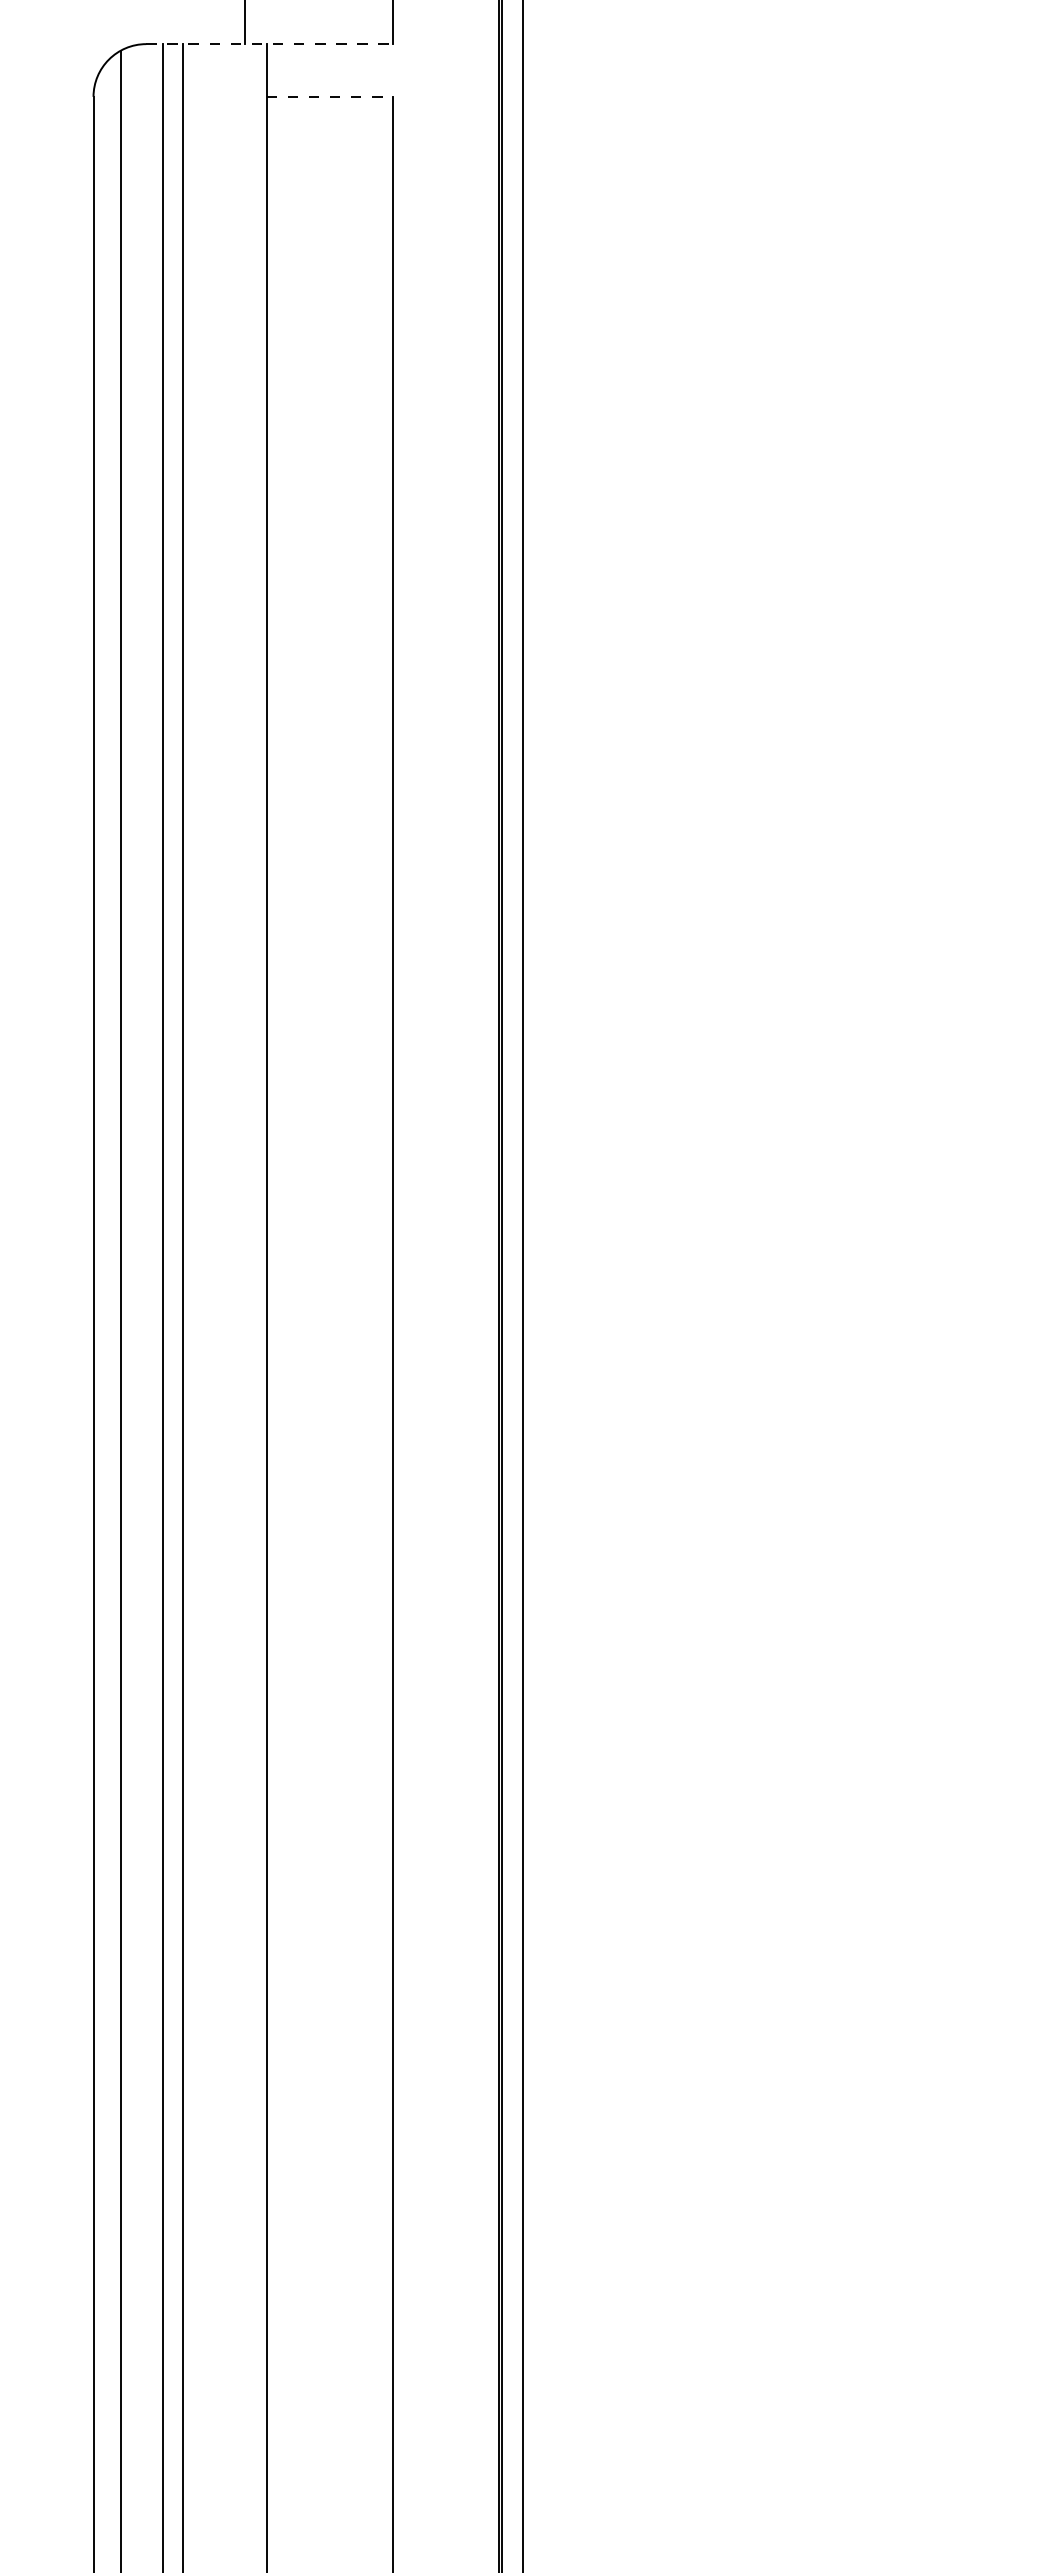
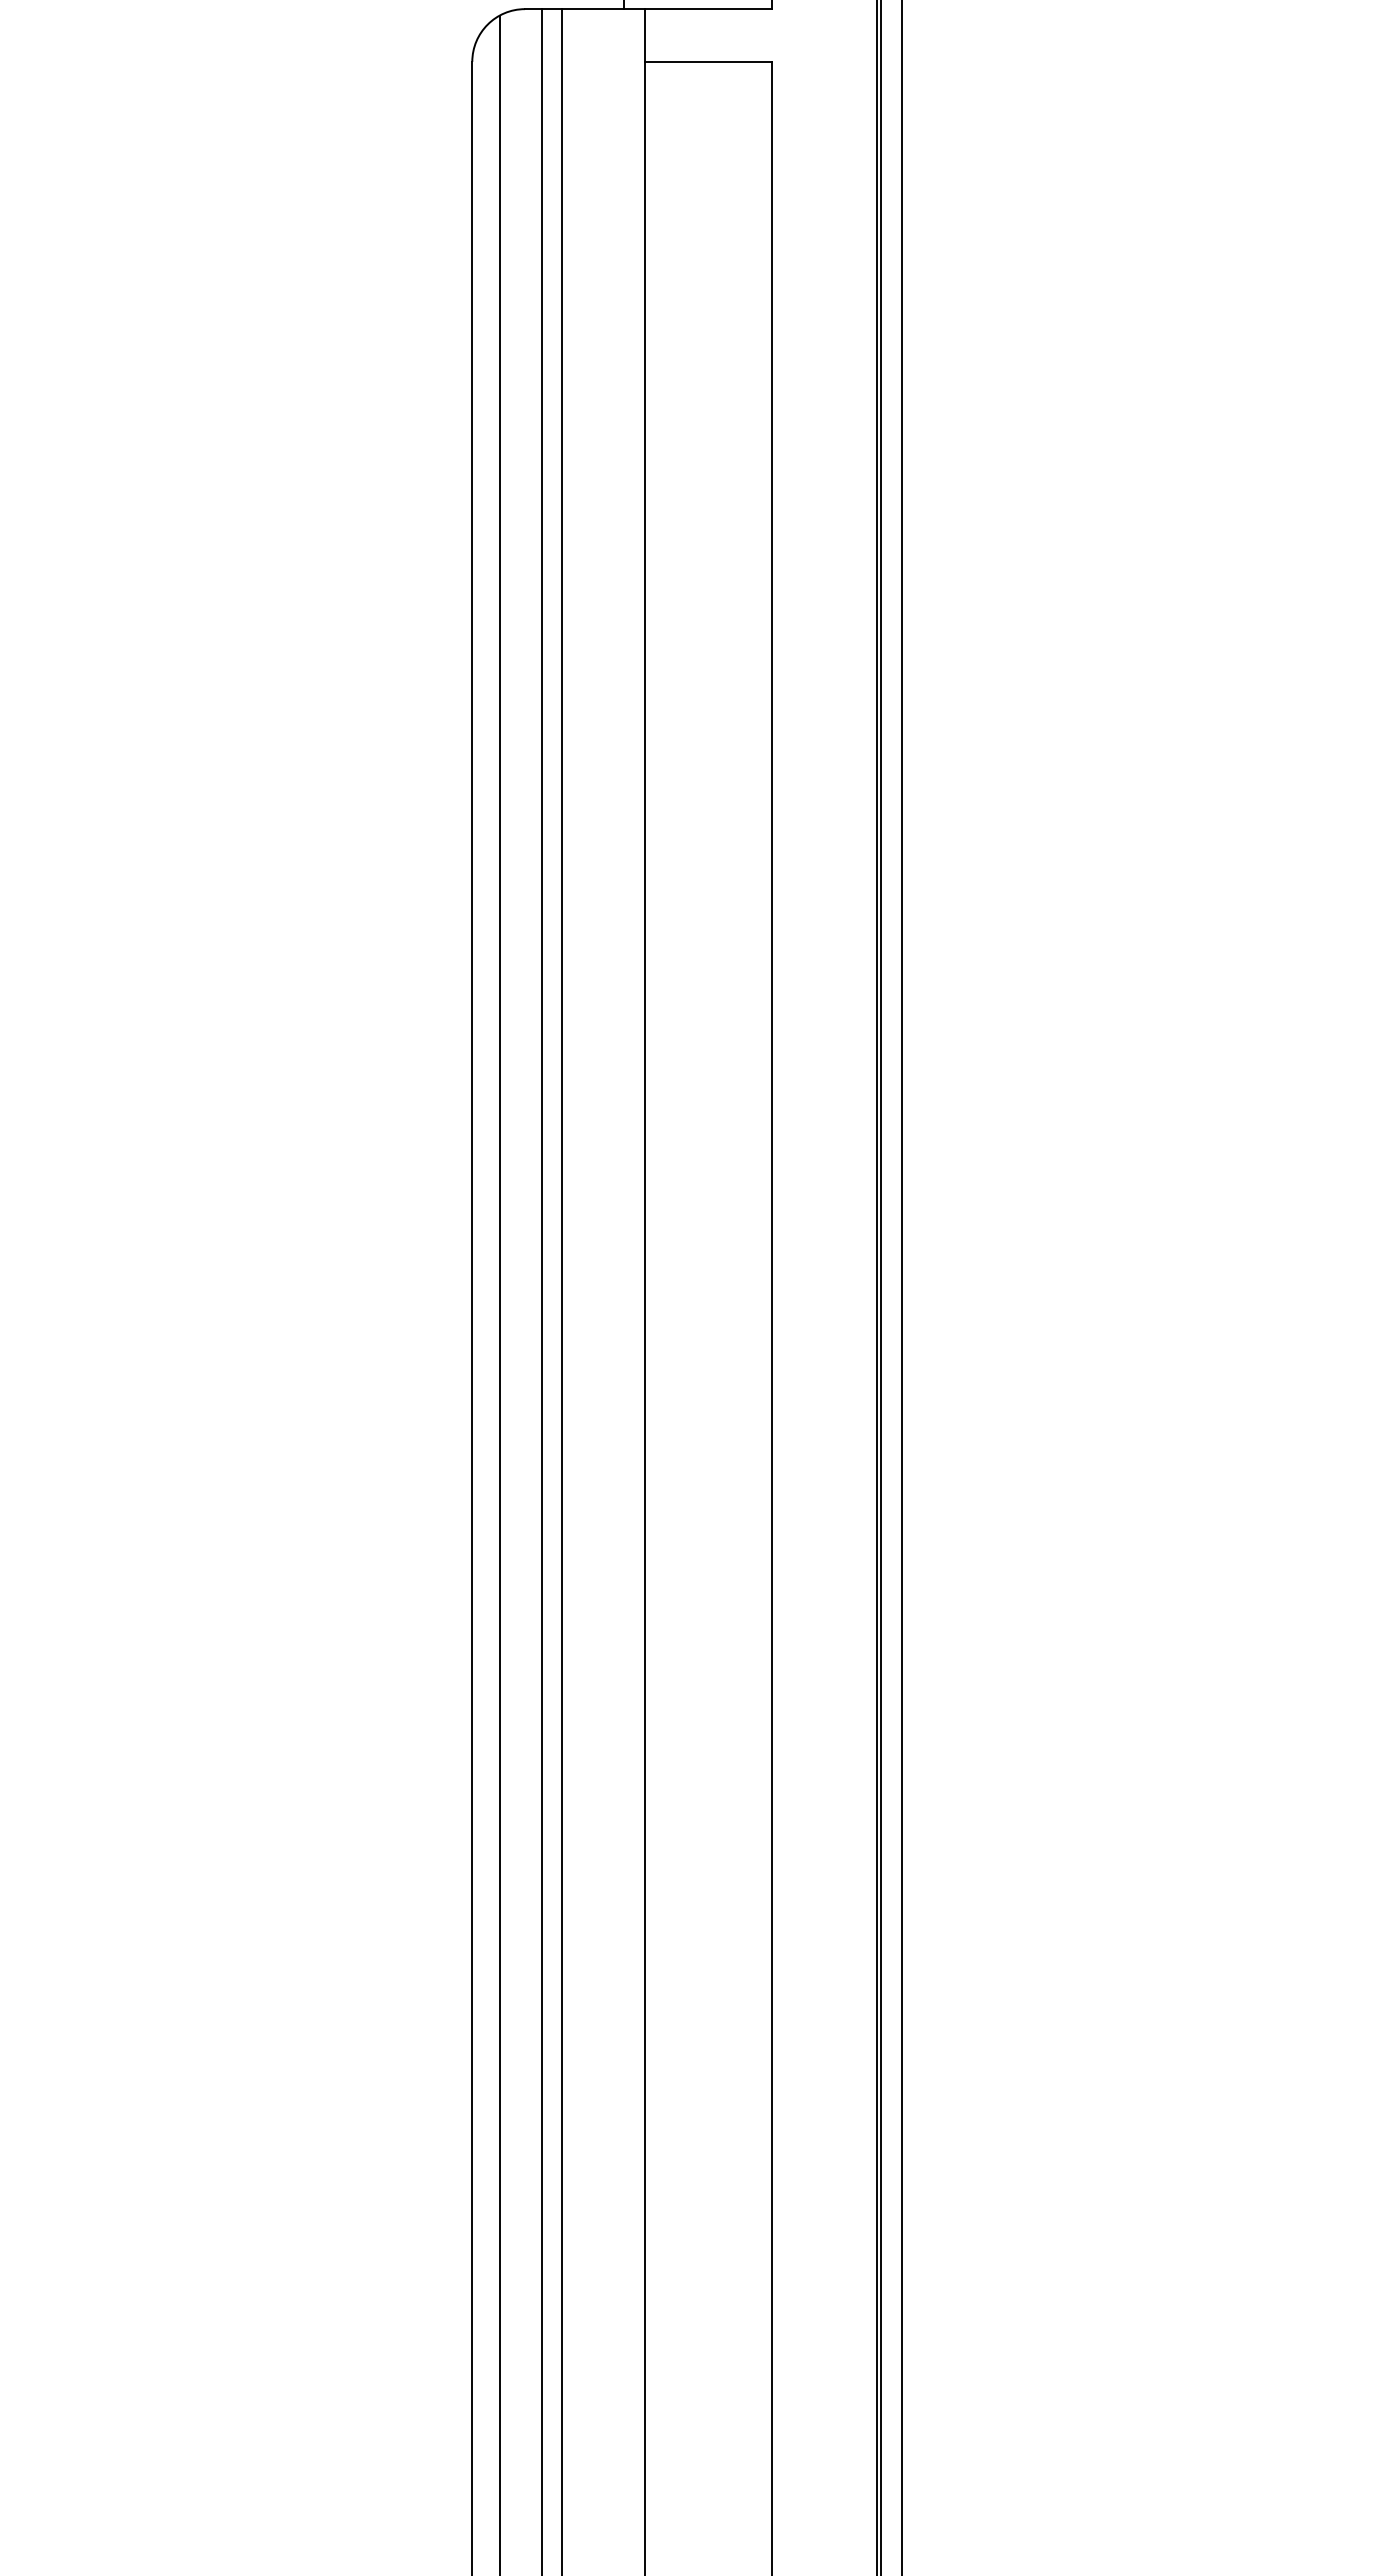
line: (269, 44) -> (648, 9), dashed -> solid
line: (330, 96) -> (709, 61), dashed -> solid

